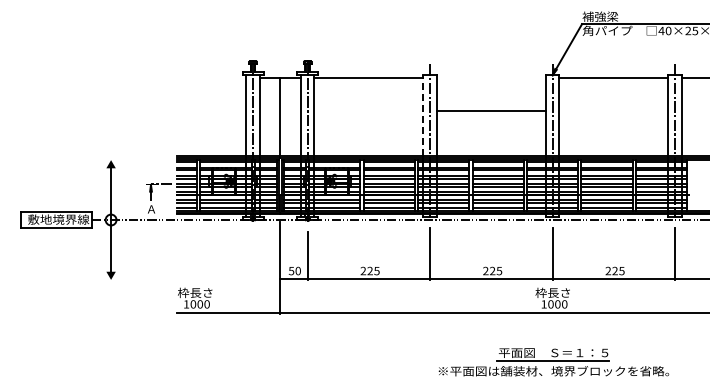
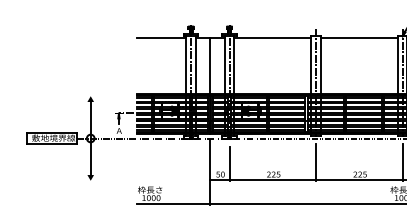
line: (211, 77) -> (161, 37), added
line: (490, 110) -> (358, 37), moved
line: (423, 115) -> (311, 64), dashed -> solid

